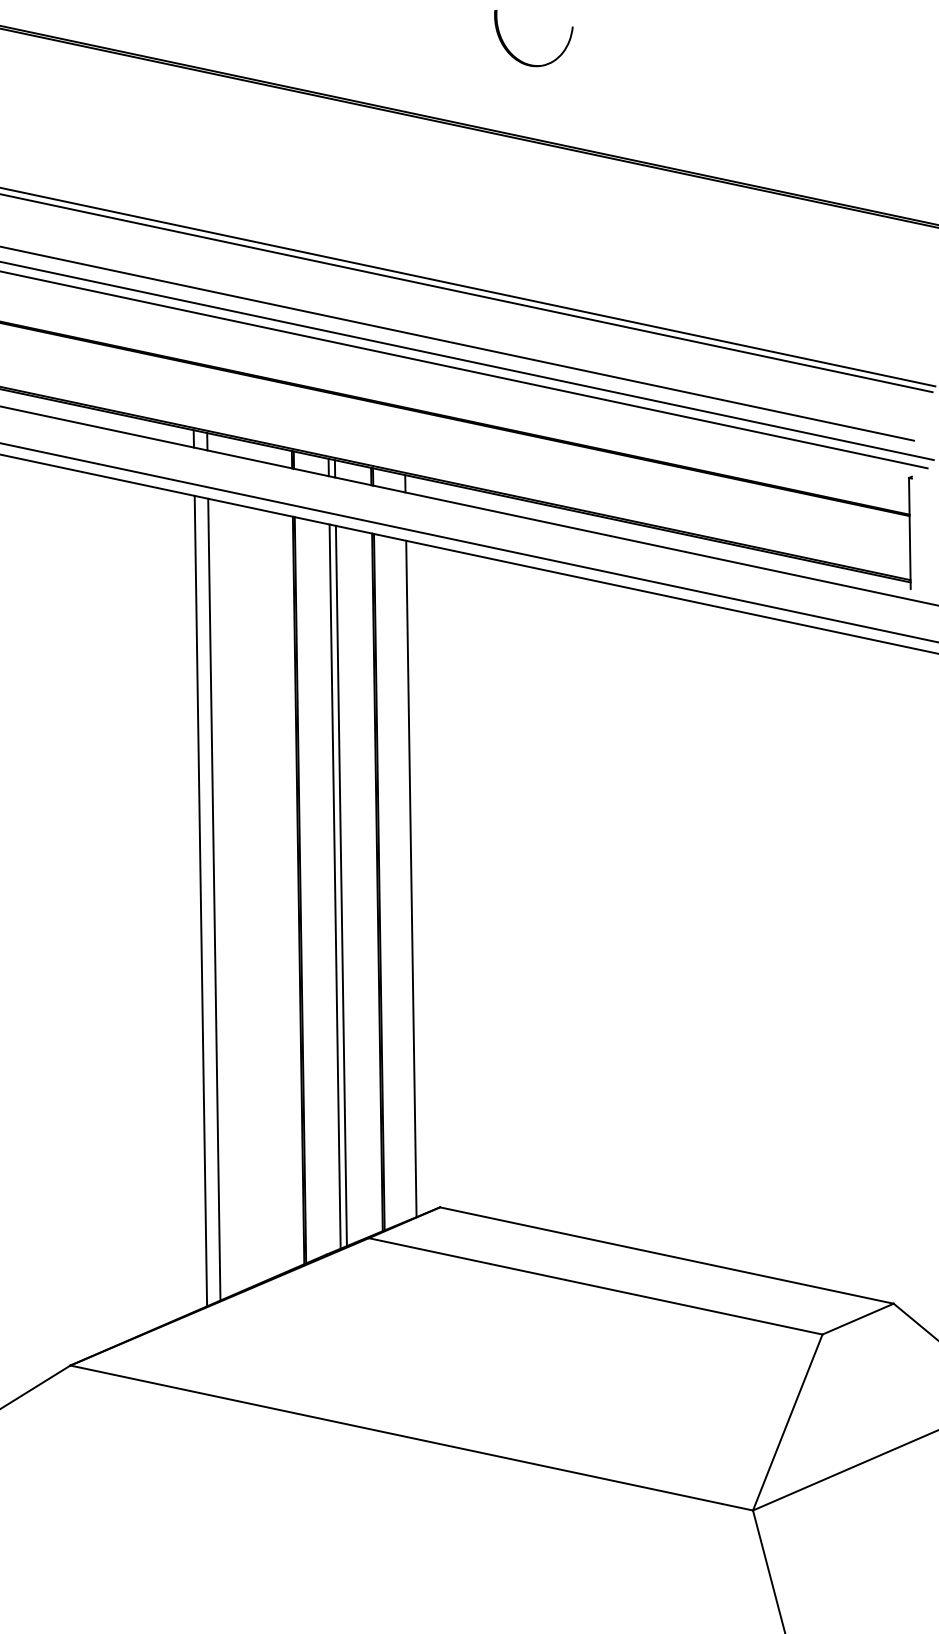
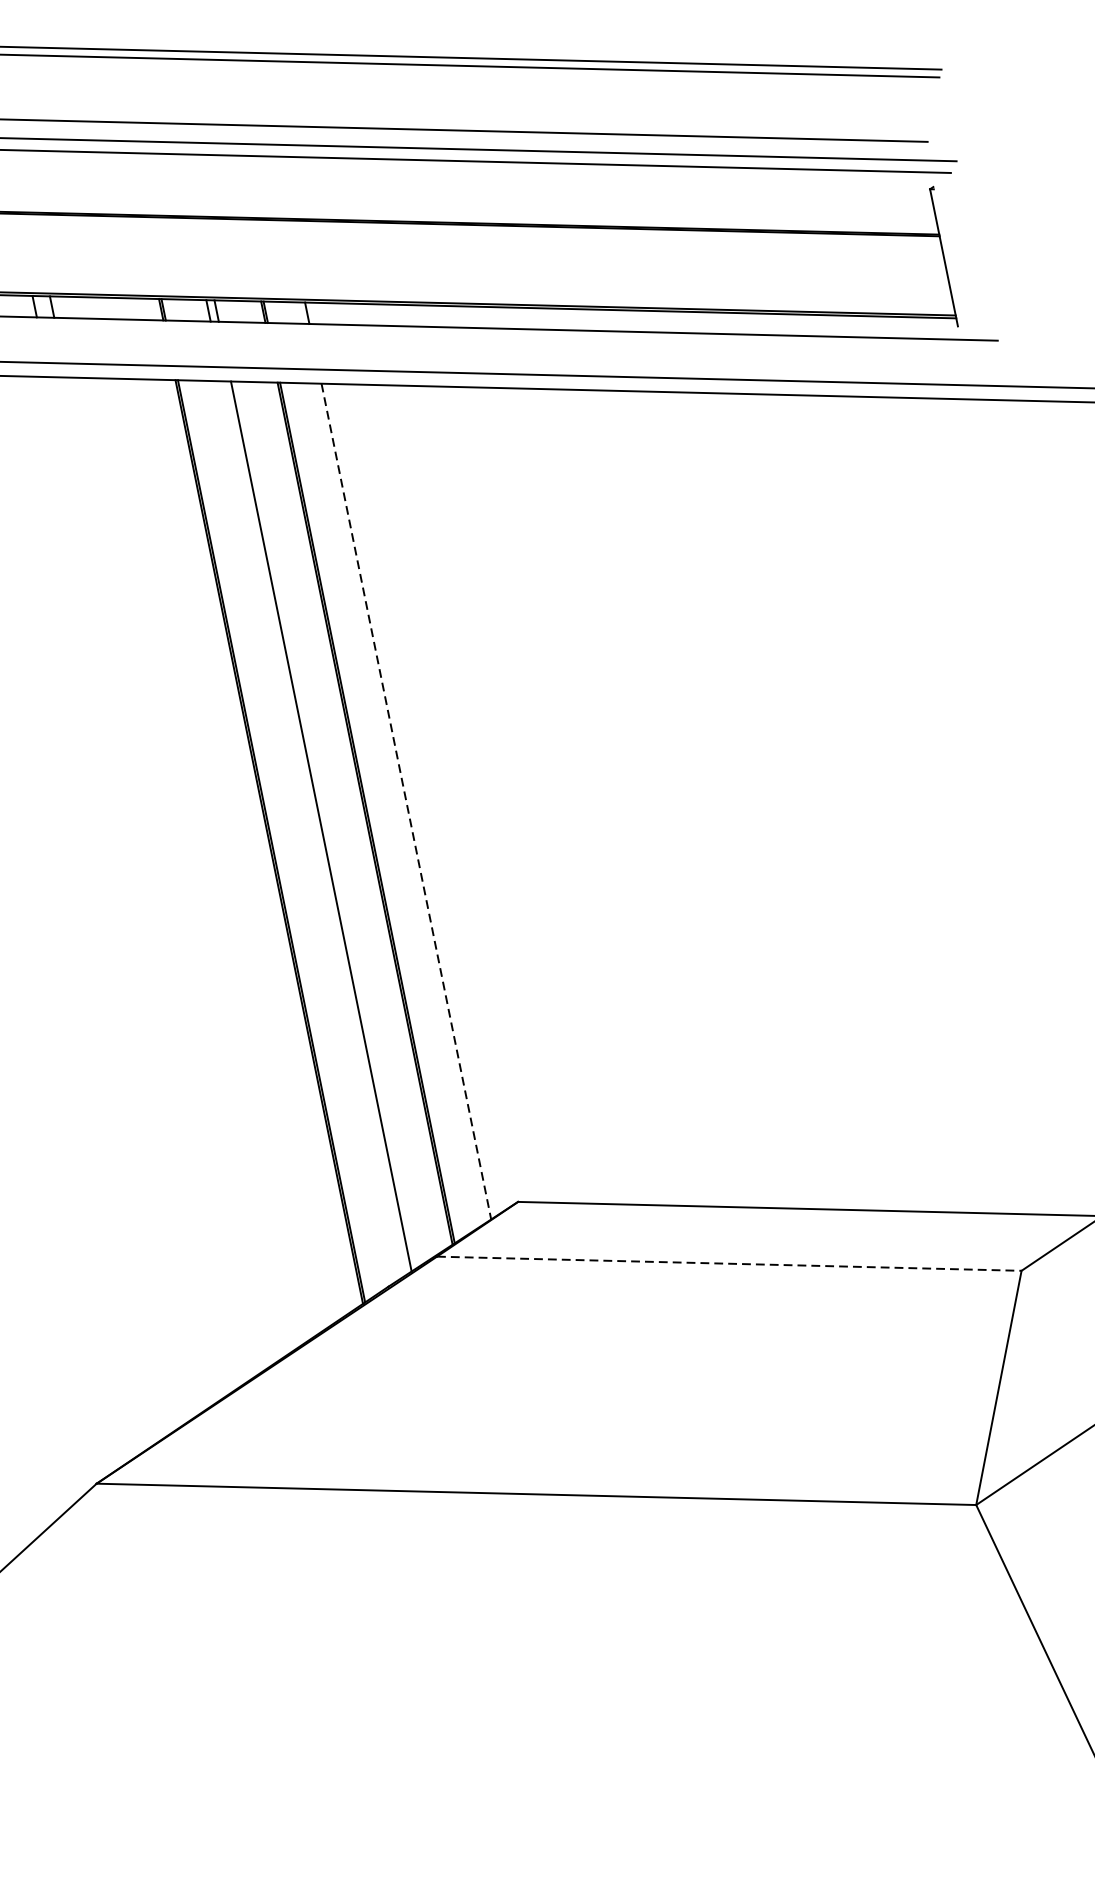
line: (411, 879) -> (406, 802), solid -> dashed
line: (334, 886) -> (312, 828), removed
line: (214, 899) -> (167, 872), removed
line: (200, 900) -> (150, 877), removed
line: (595, 1286) -> (729, 1263), solid -> dashed

